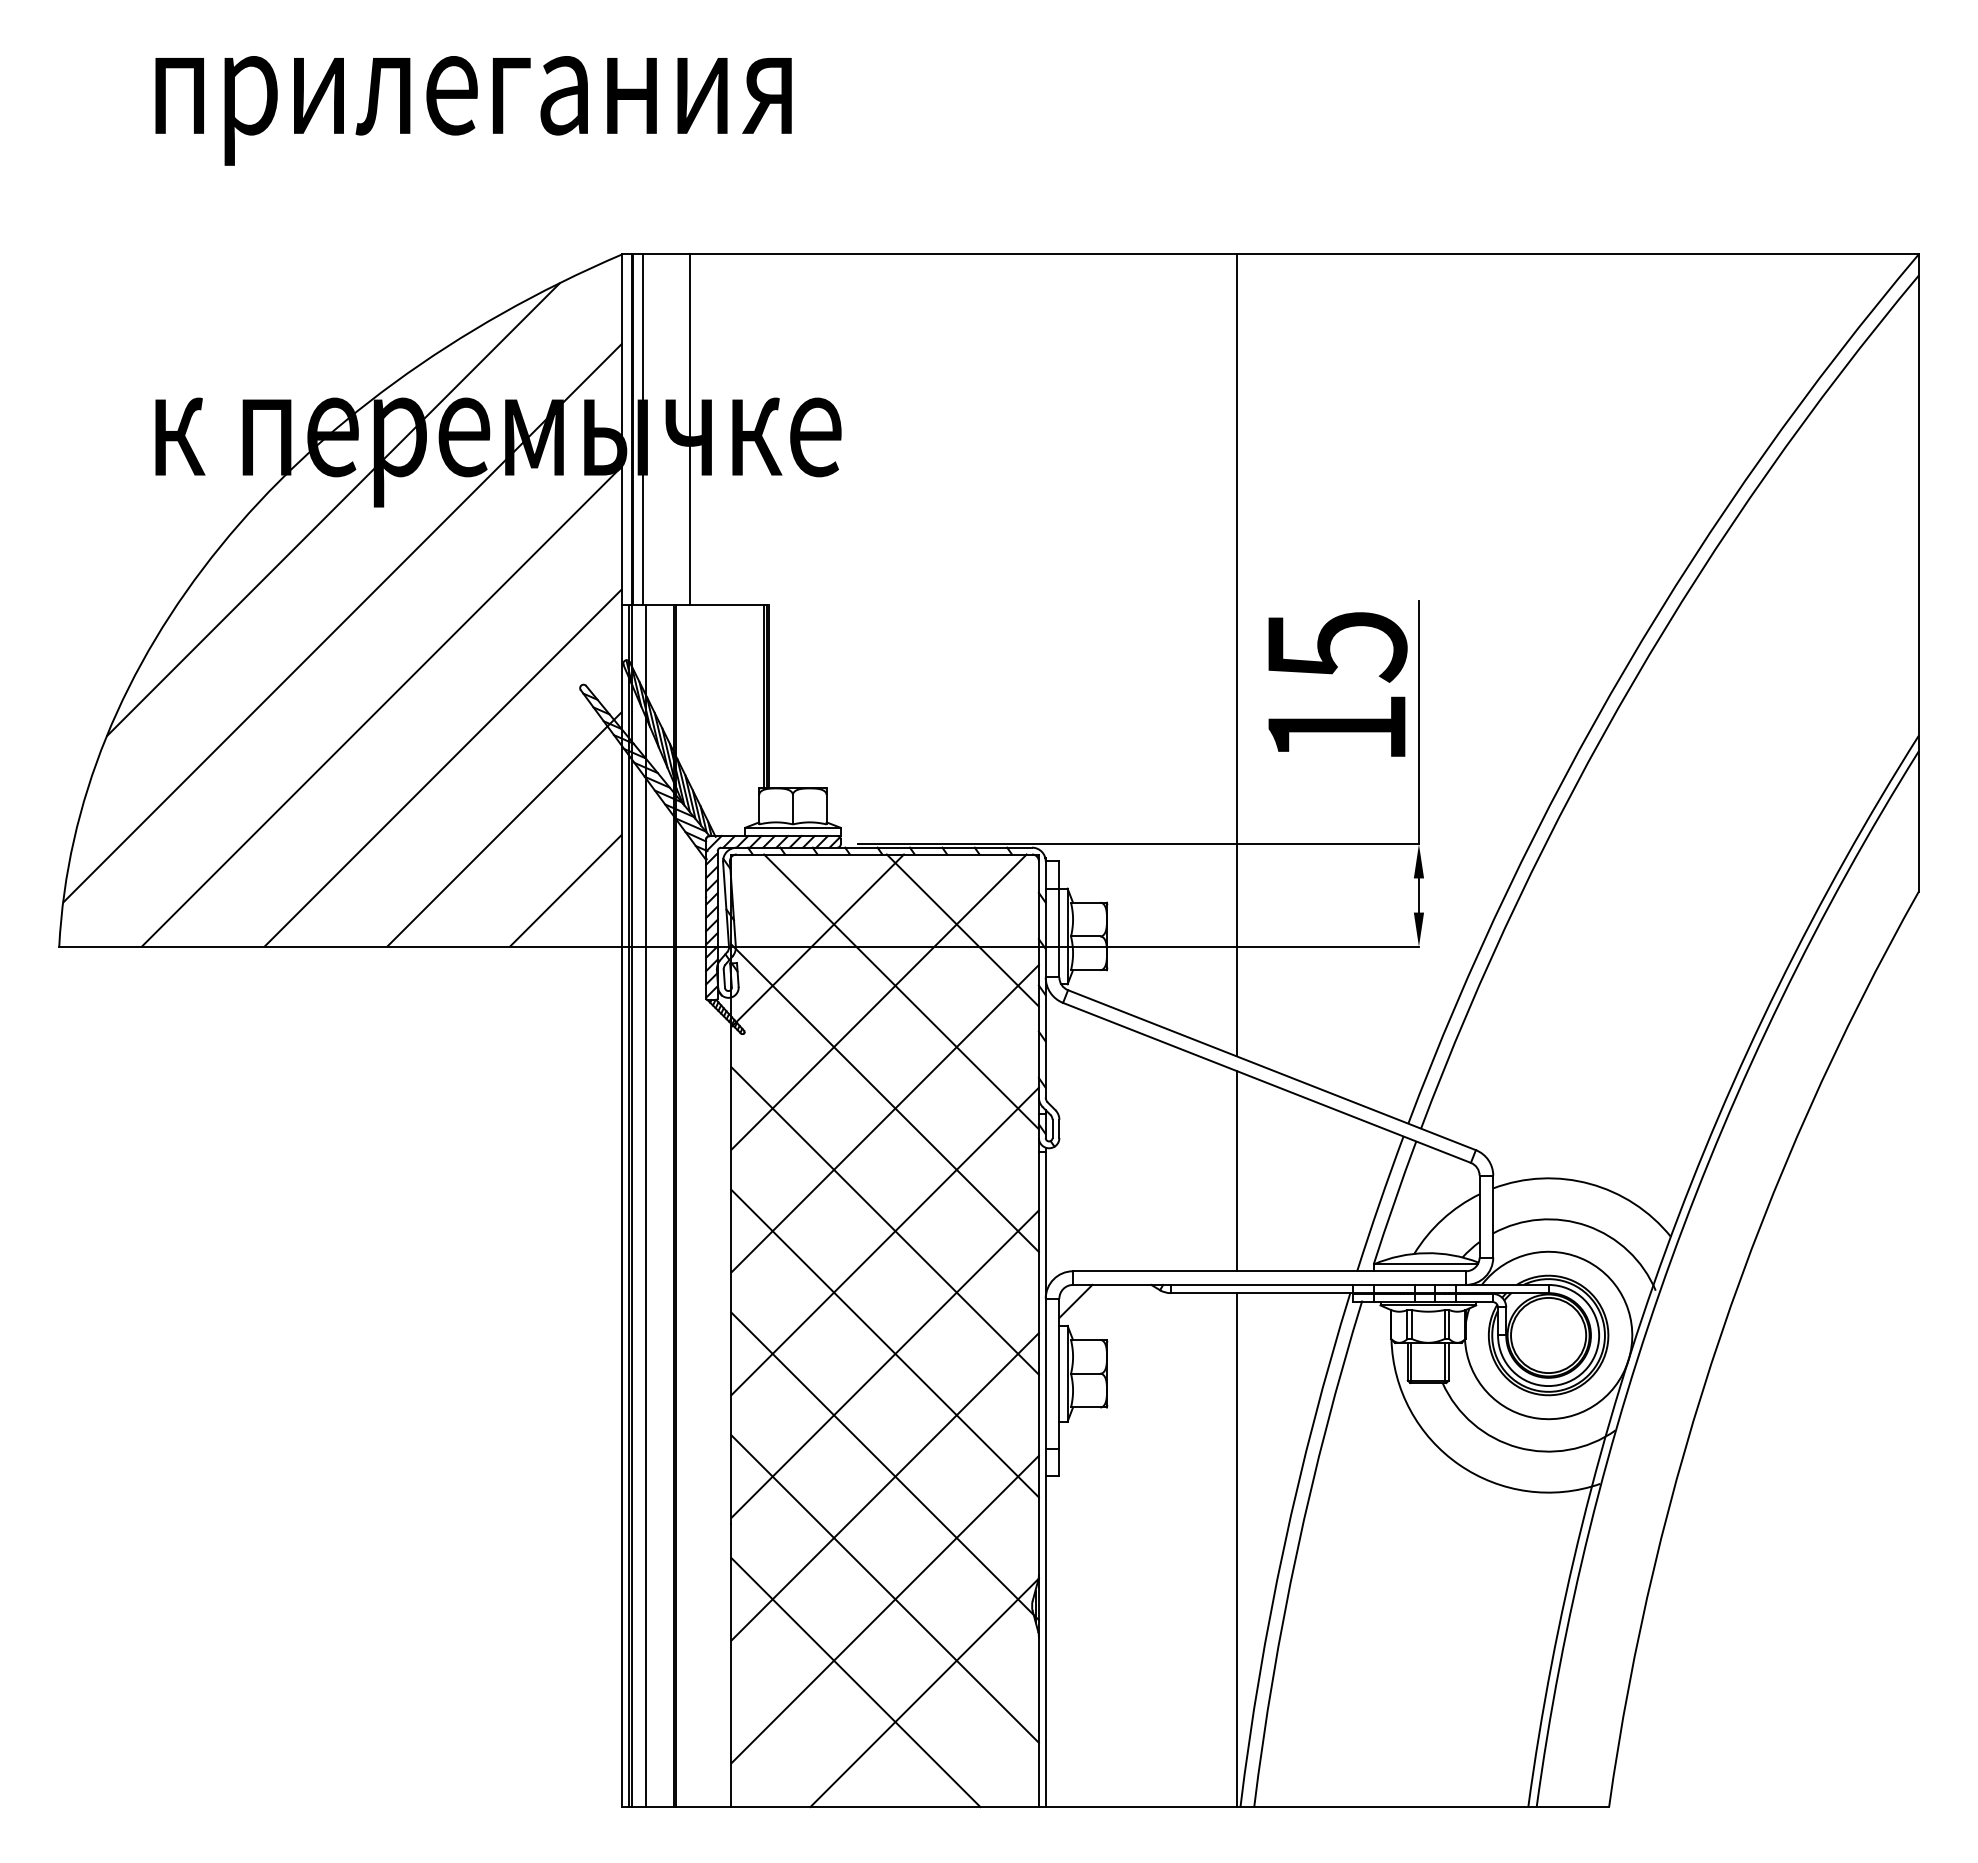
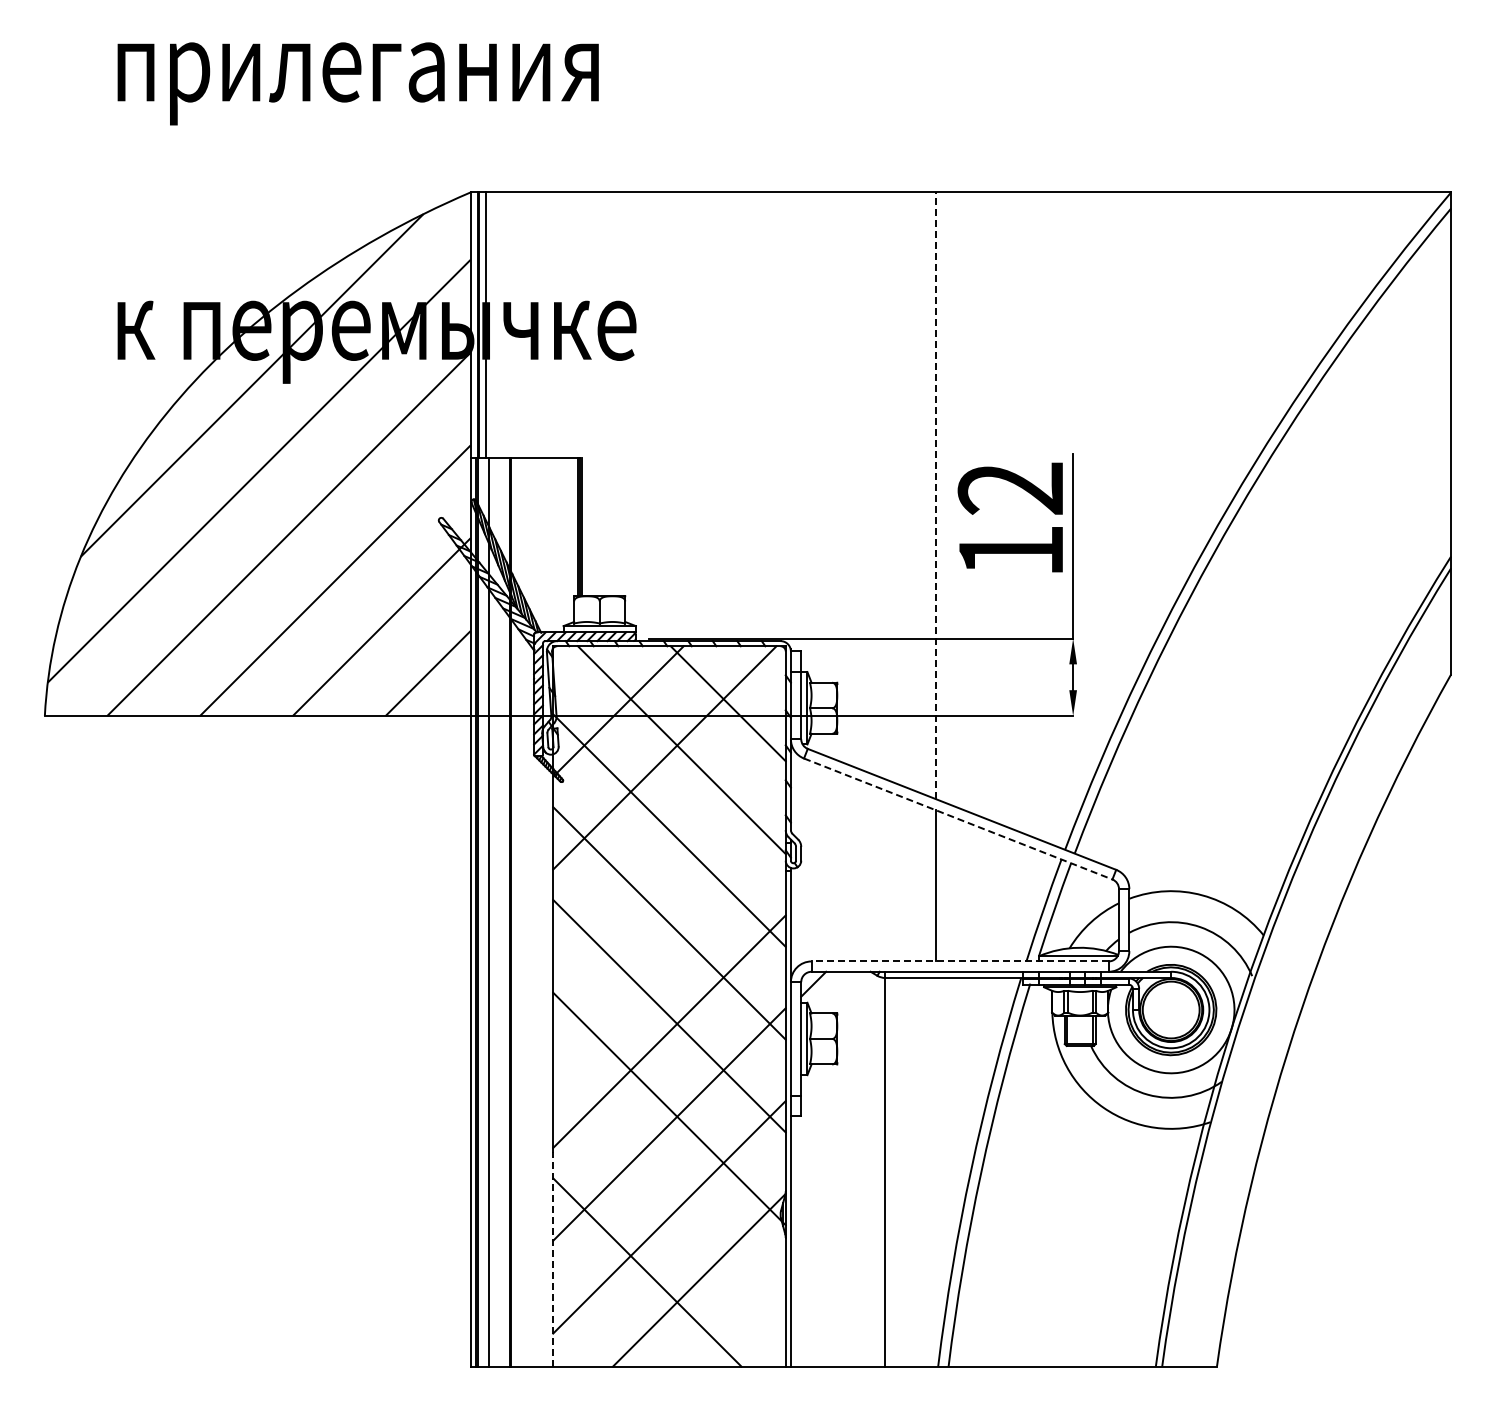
line: (690, 429) -> (522, 324), removed
text: (1336, 647) -> (1010, 489), 15 -> 12
line: (1236, 655) -> (935, 495), solid -> dashed
line: (1267, 1083) -> (958, 819), solid -> dashed
line: (885, 1117) -> (669, 845), removed
line: (885, 1240) -> (669, 938), removed
line: (1269, 1271) -> (960, 961), solid -> dashed
line: (1236, 1549) -> (884, 1171), moved
line: (885, 1588) -> (669, 1201), removed
line: (731, 1665) -> (553, 1259), solid -> dashed

